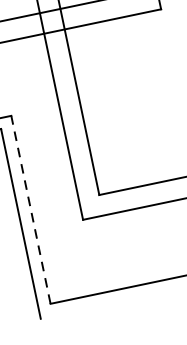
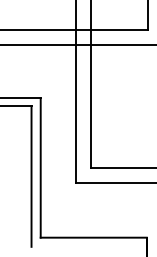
line: (30, 210) -> (40, 168), dashed -> solid

